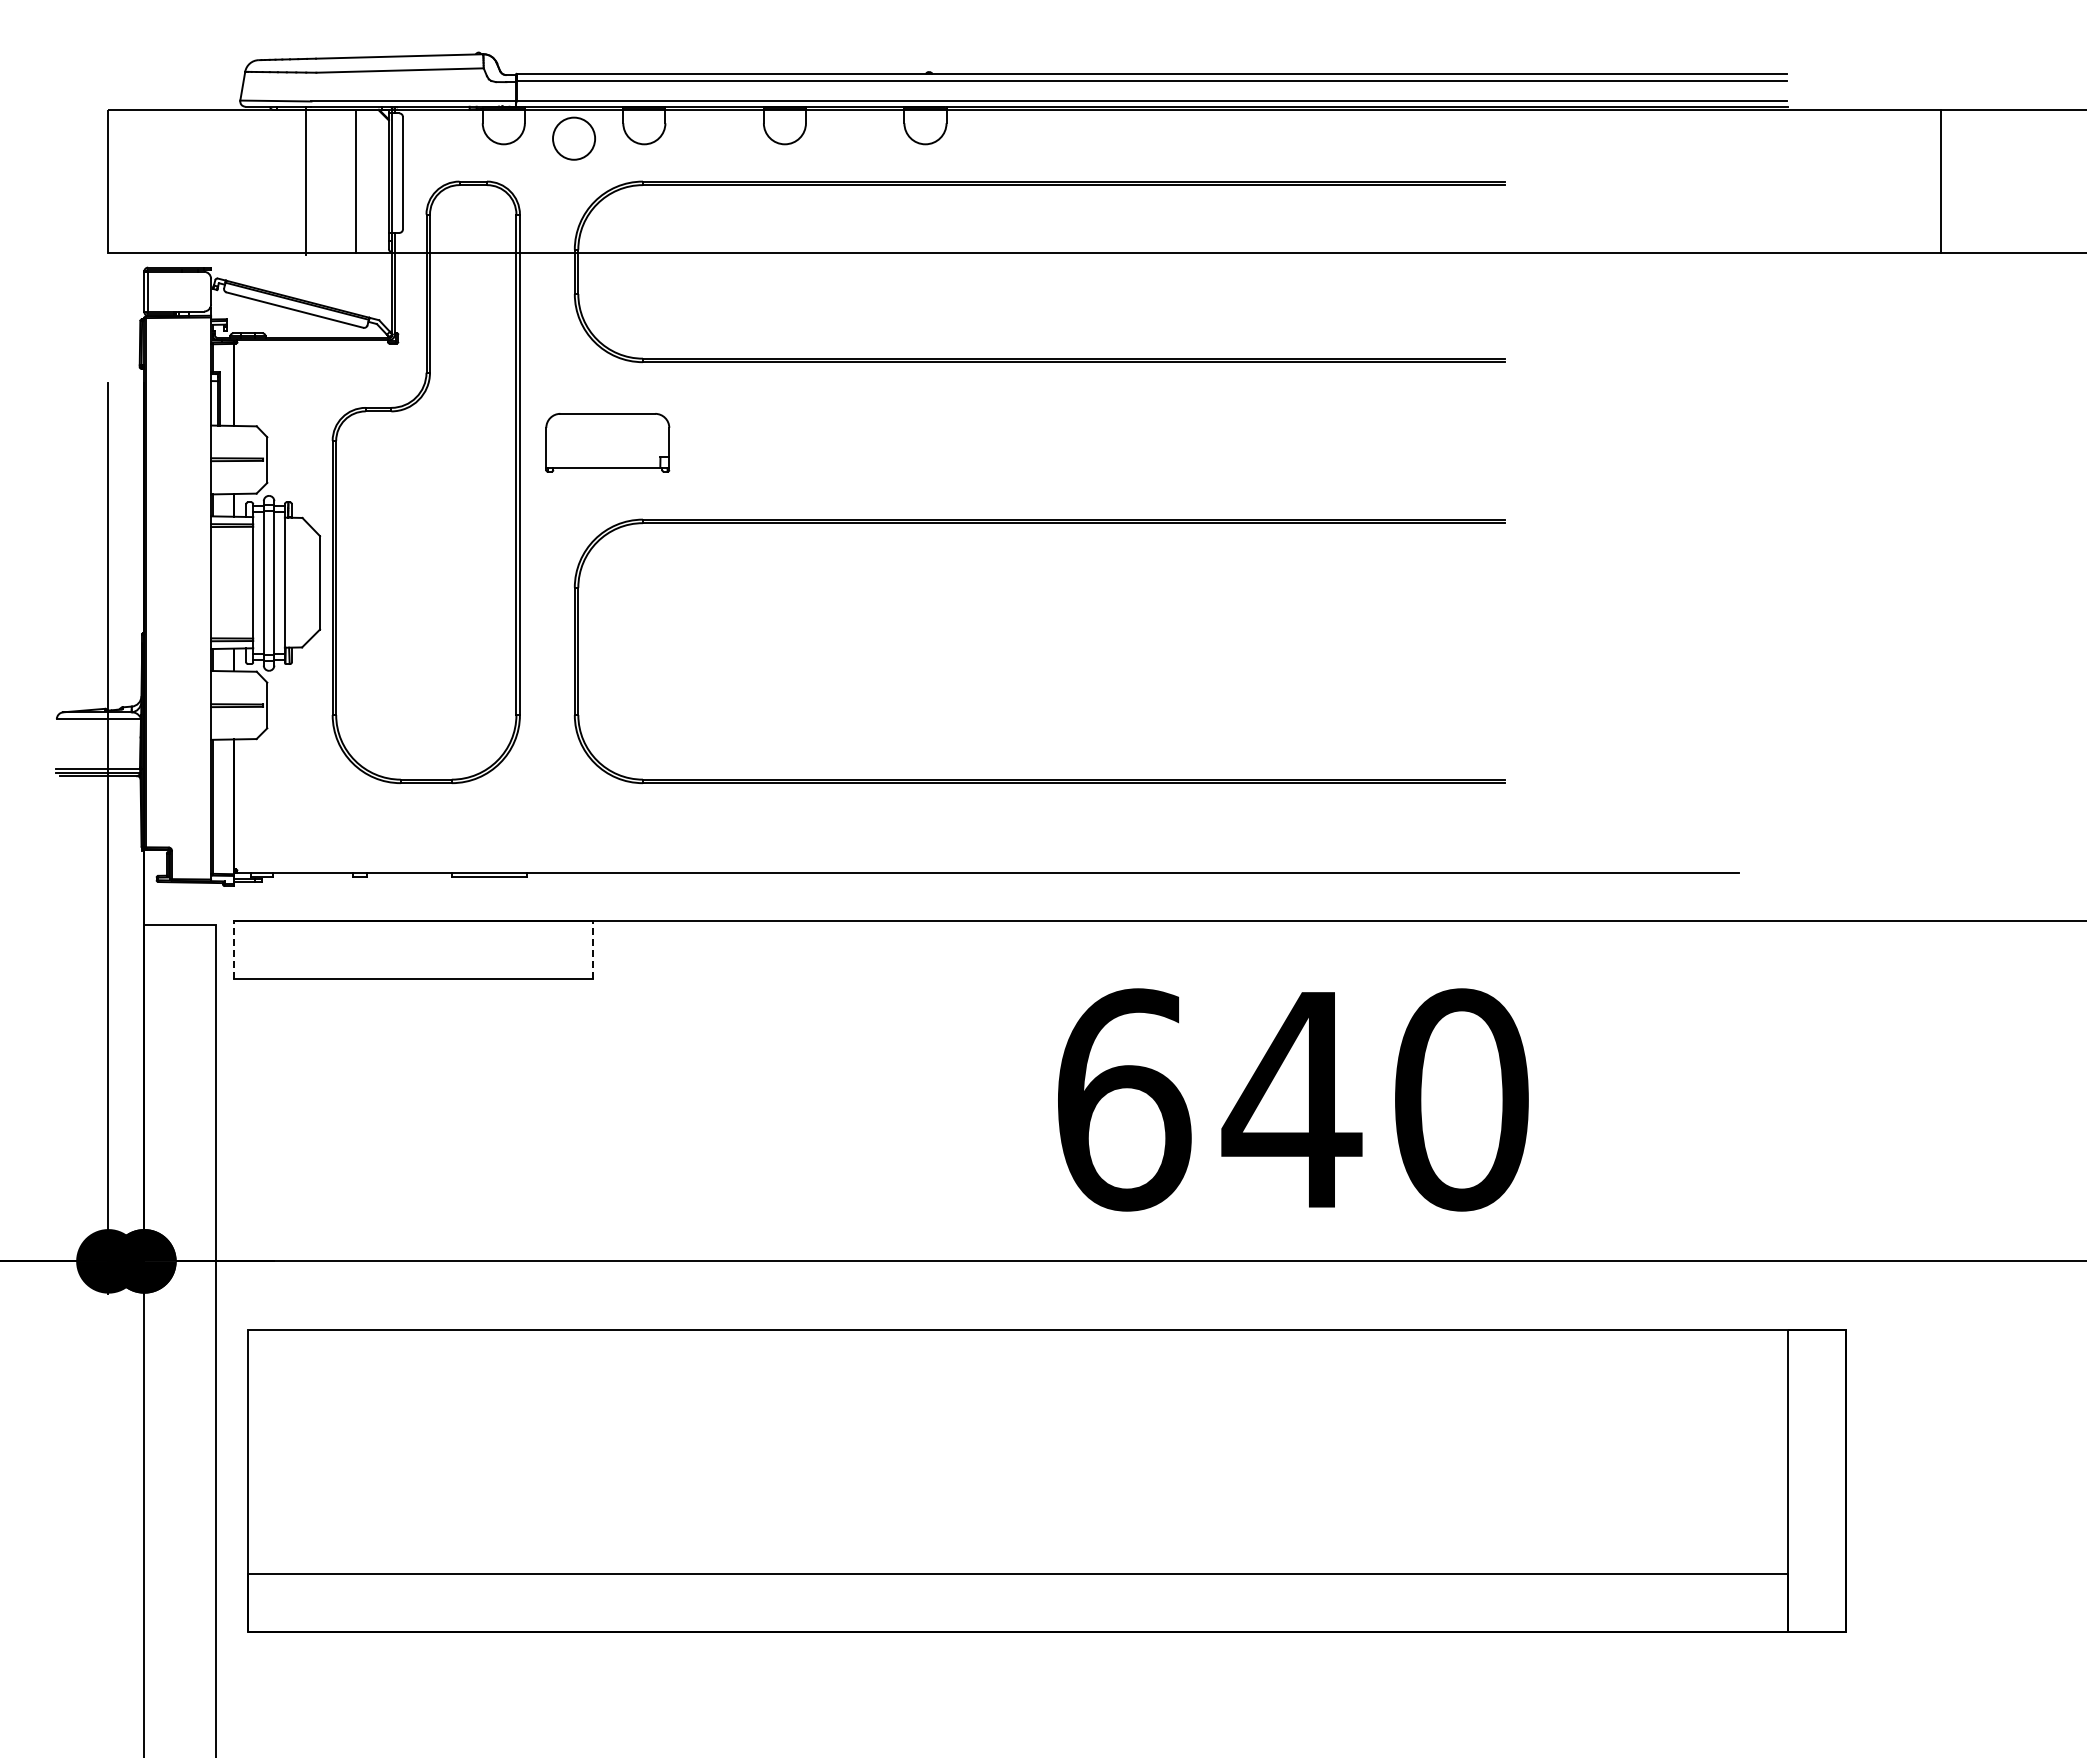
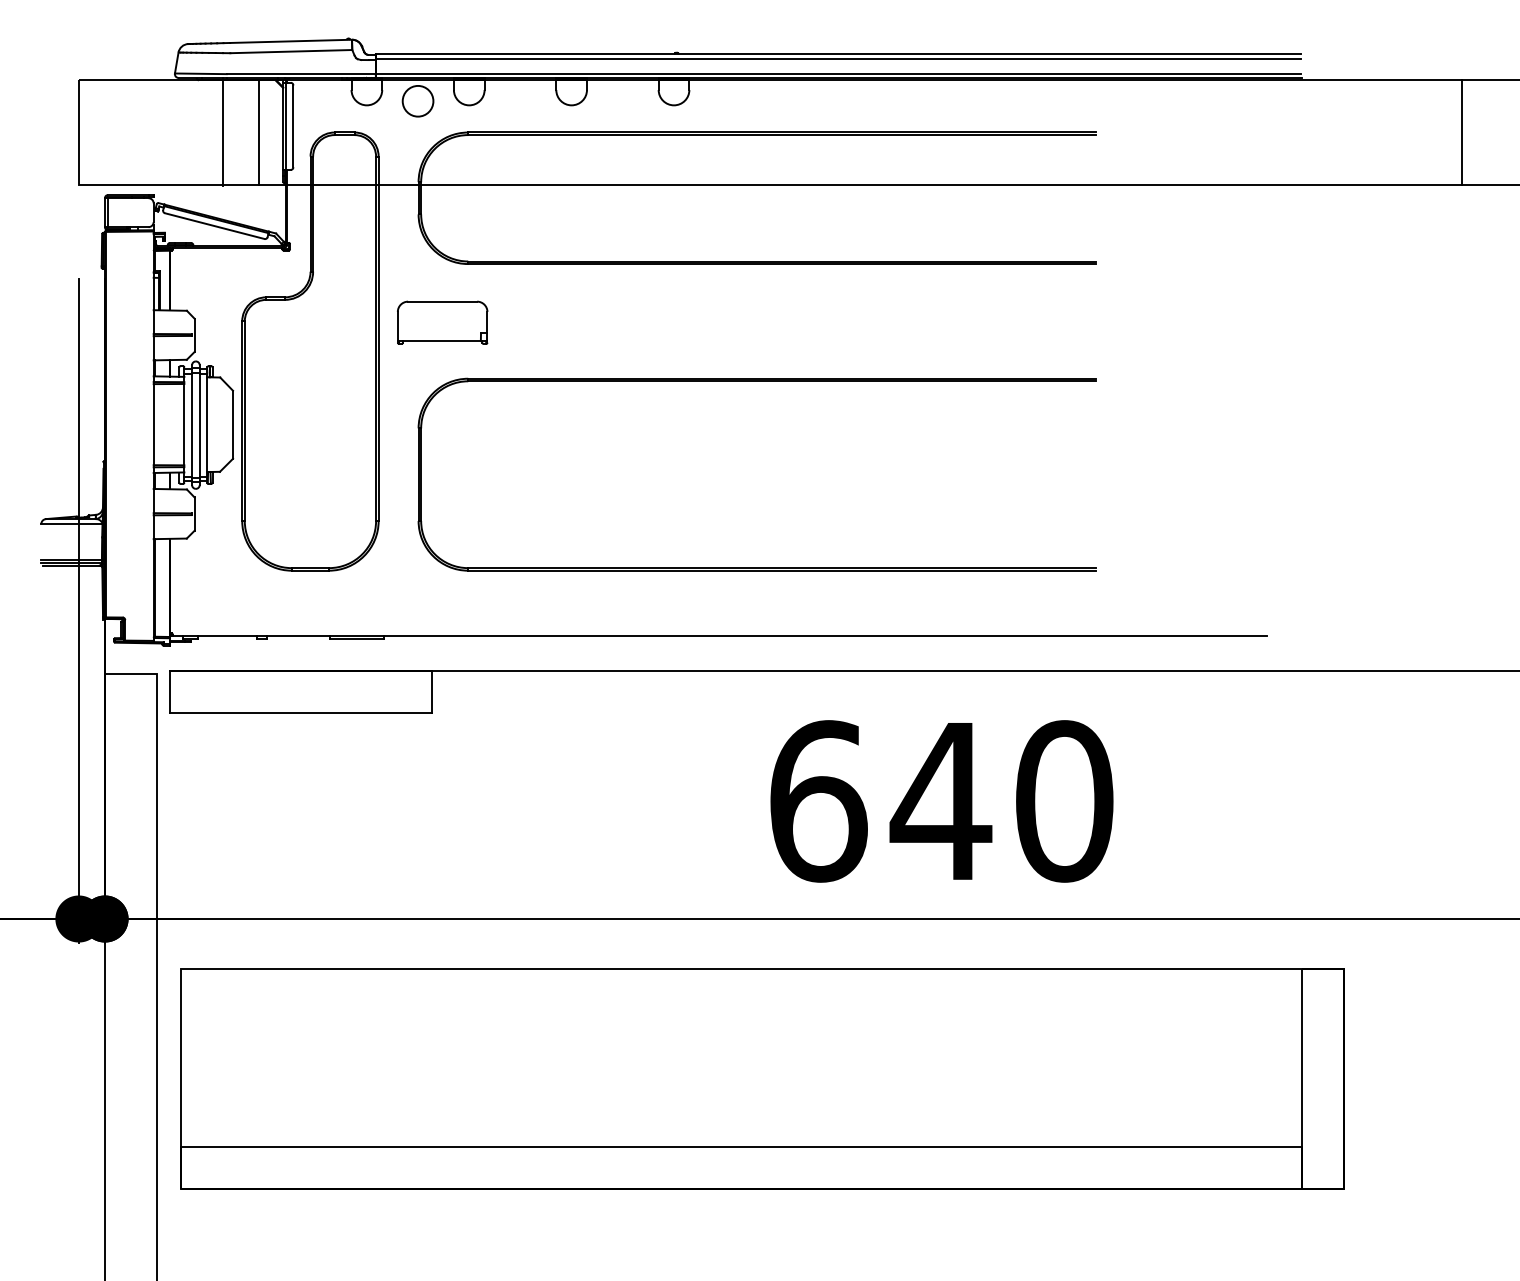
line: (1941, 181) -> (1462, 132), moved
line: (234, 949) -> (170, 691), dashed -> solid
line: (593, 949) -> (432, 691), dashed -> solid

